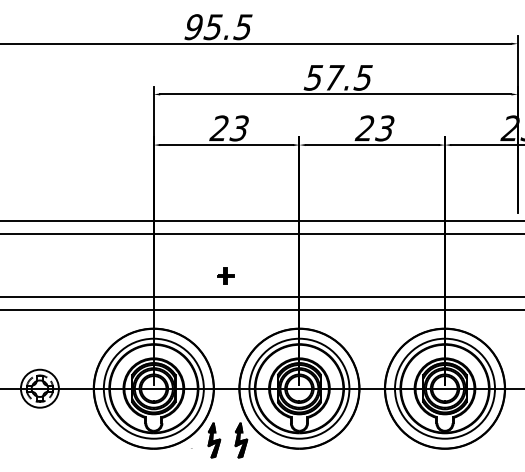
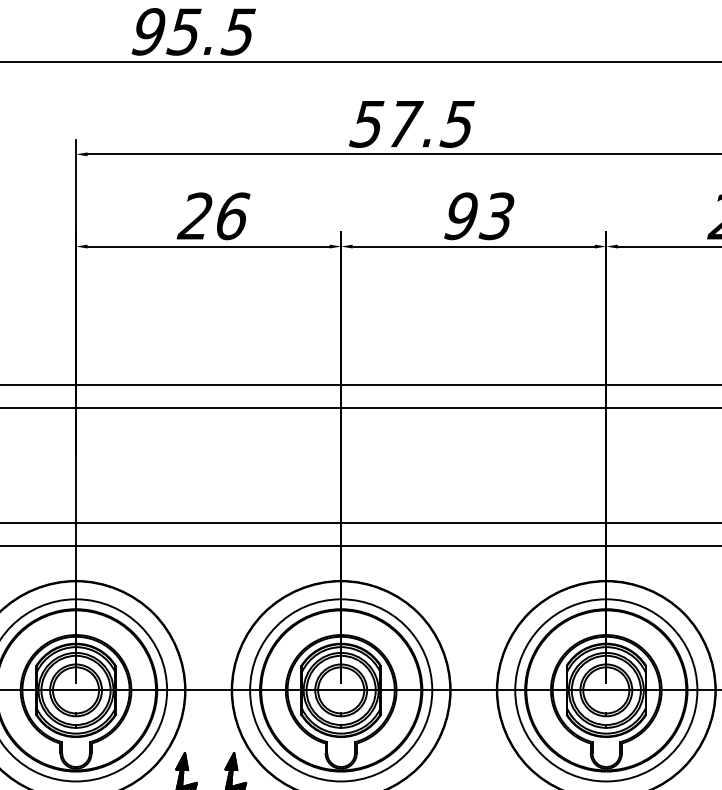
text: (239, 128) -> (232, 216), 23 -> 26
text: (364, 128) -> (459, 216), 23 -> 93
part: (225, 275) -> (206, 484), removed

